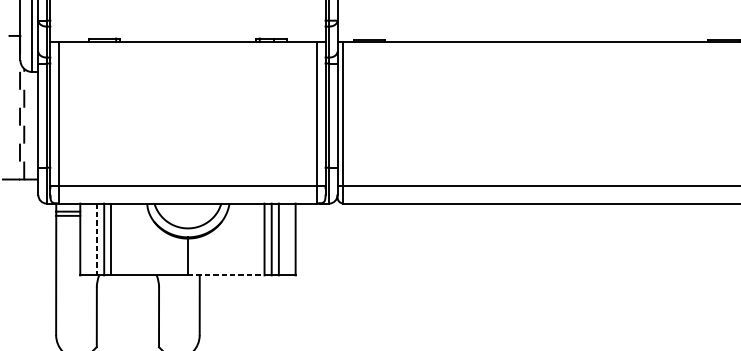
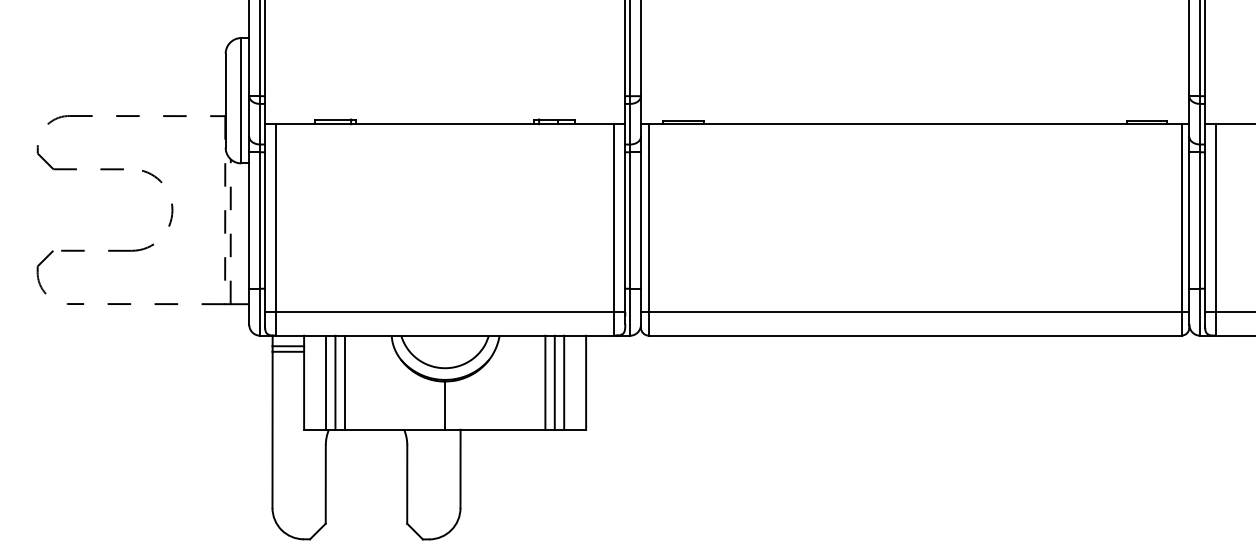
line: (97, 240) -> (326, 383), dashed -> solid
line: (226, 275) -> (495, 429), dashed -> solid

